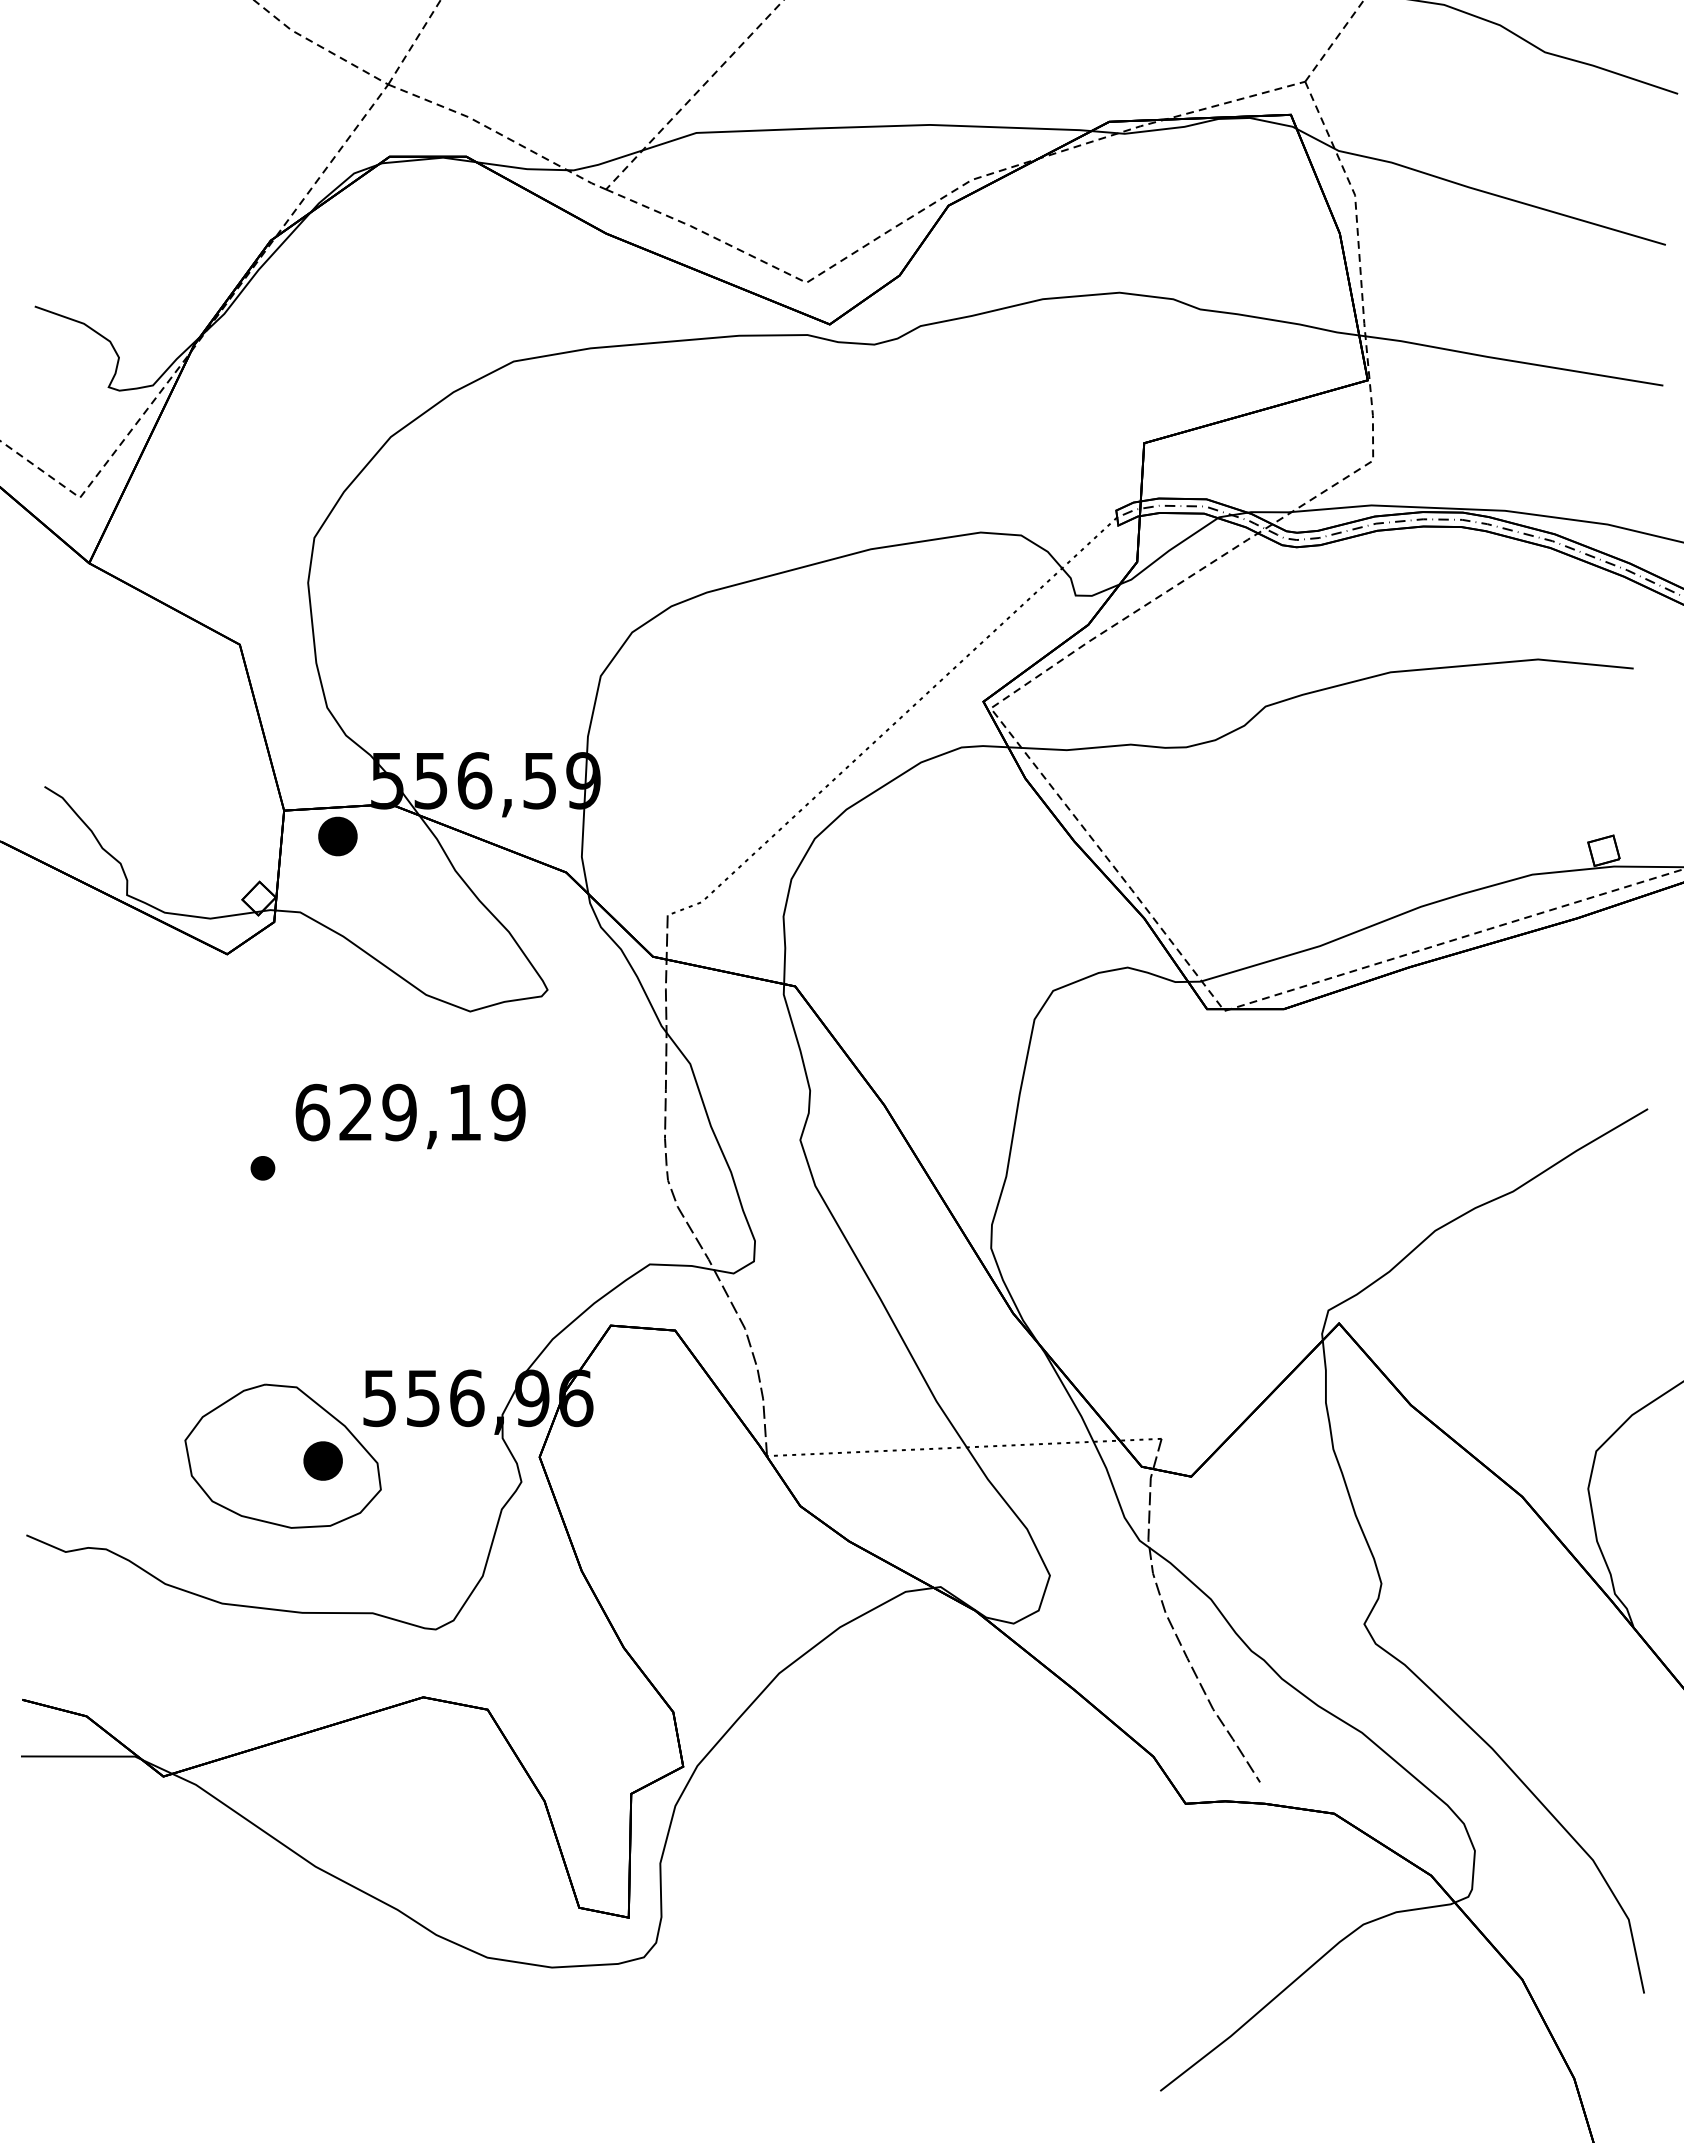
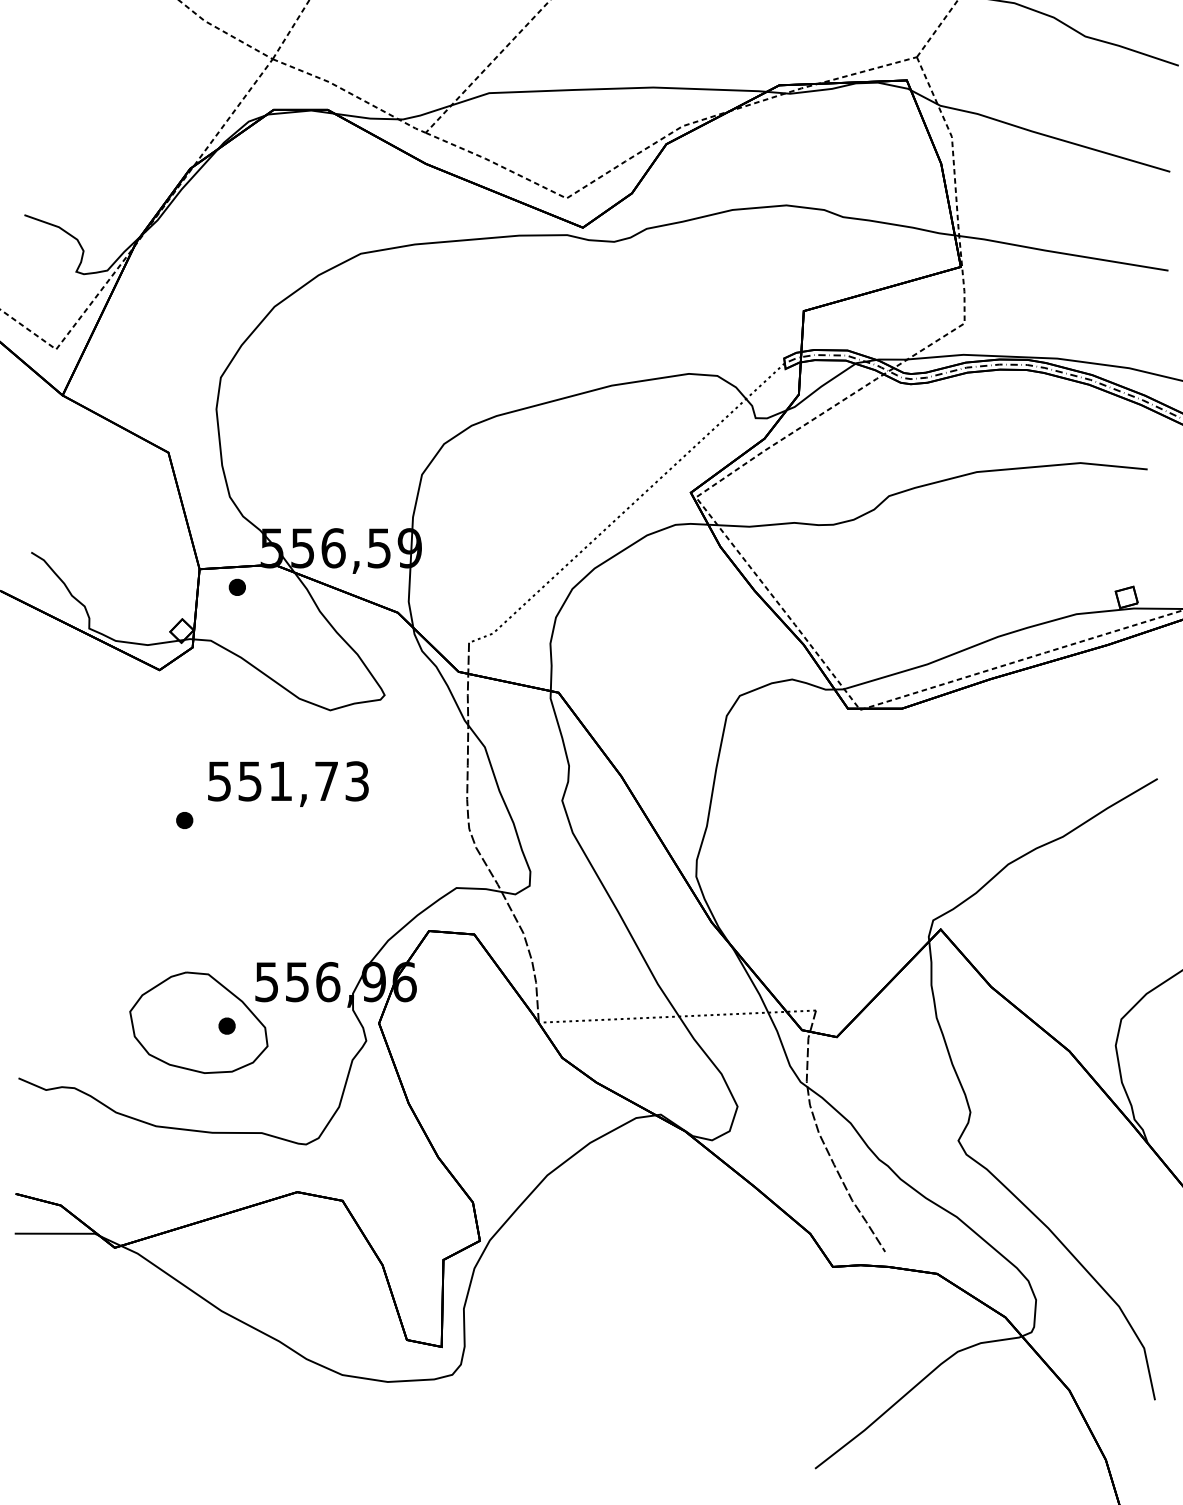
part: (337, 836) -> (237, 587), size x0.62
text: (410, 1112) -> (288, 781), 629,19 -> 551,73
part: (323, 1460) -> (227, 1025), size x0.62

